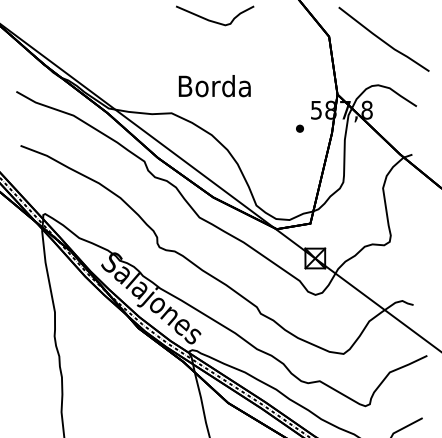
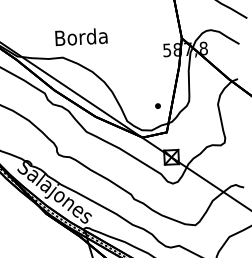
text: (214, 86) -> (81, 37), moved
part: (299, 128) -> (157, 105), moved

